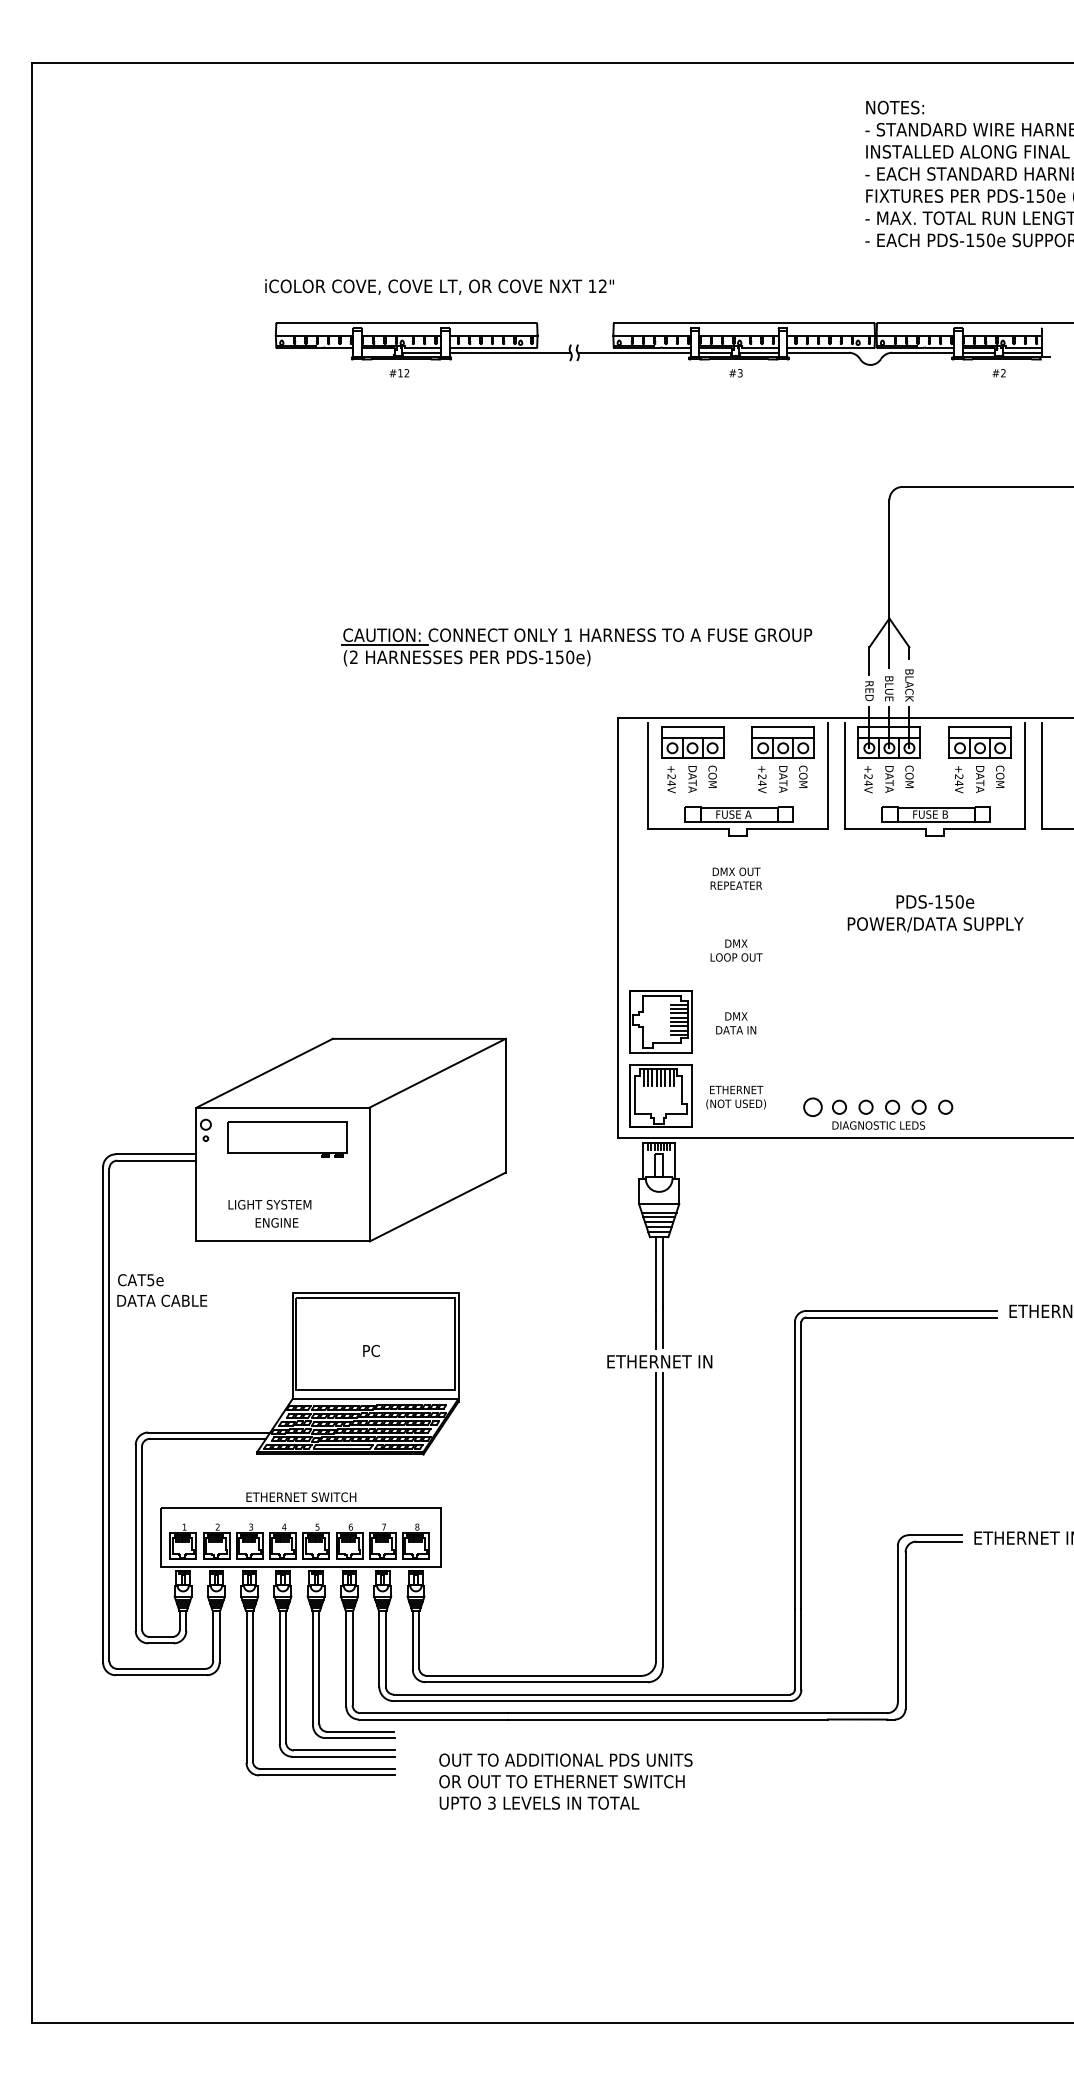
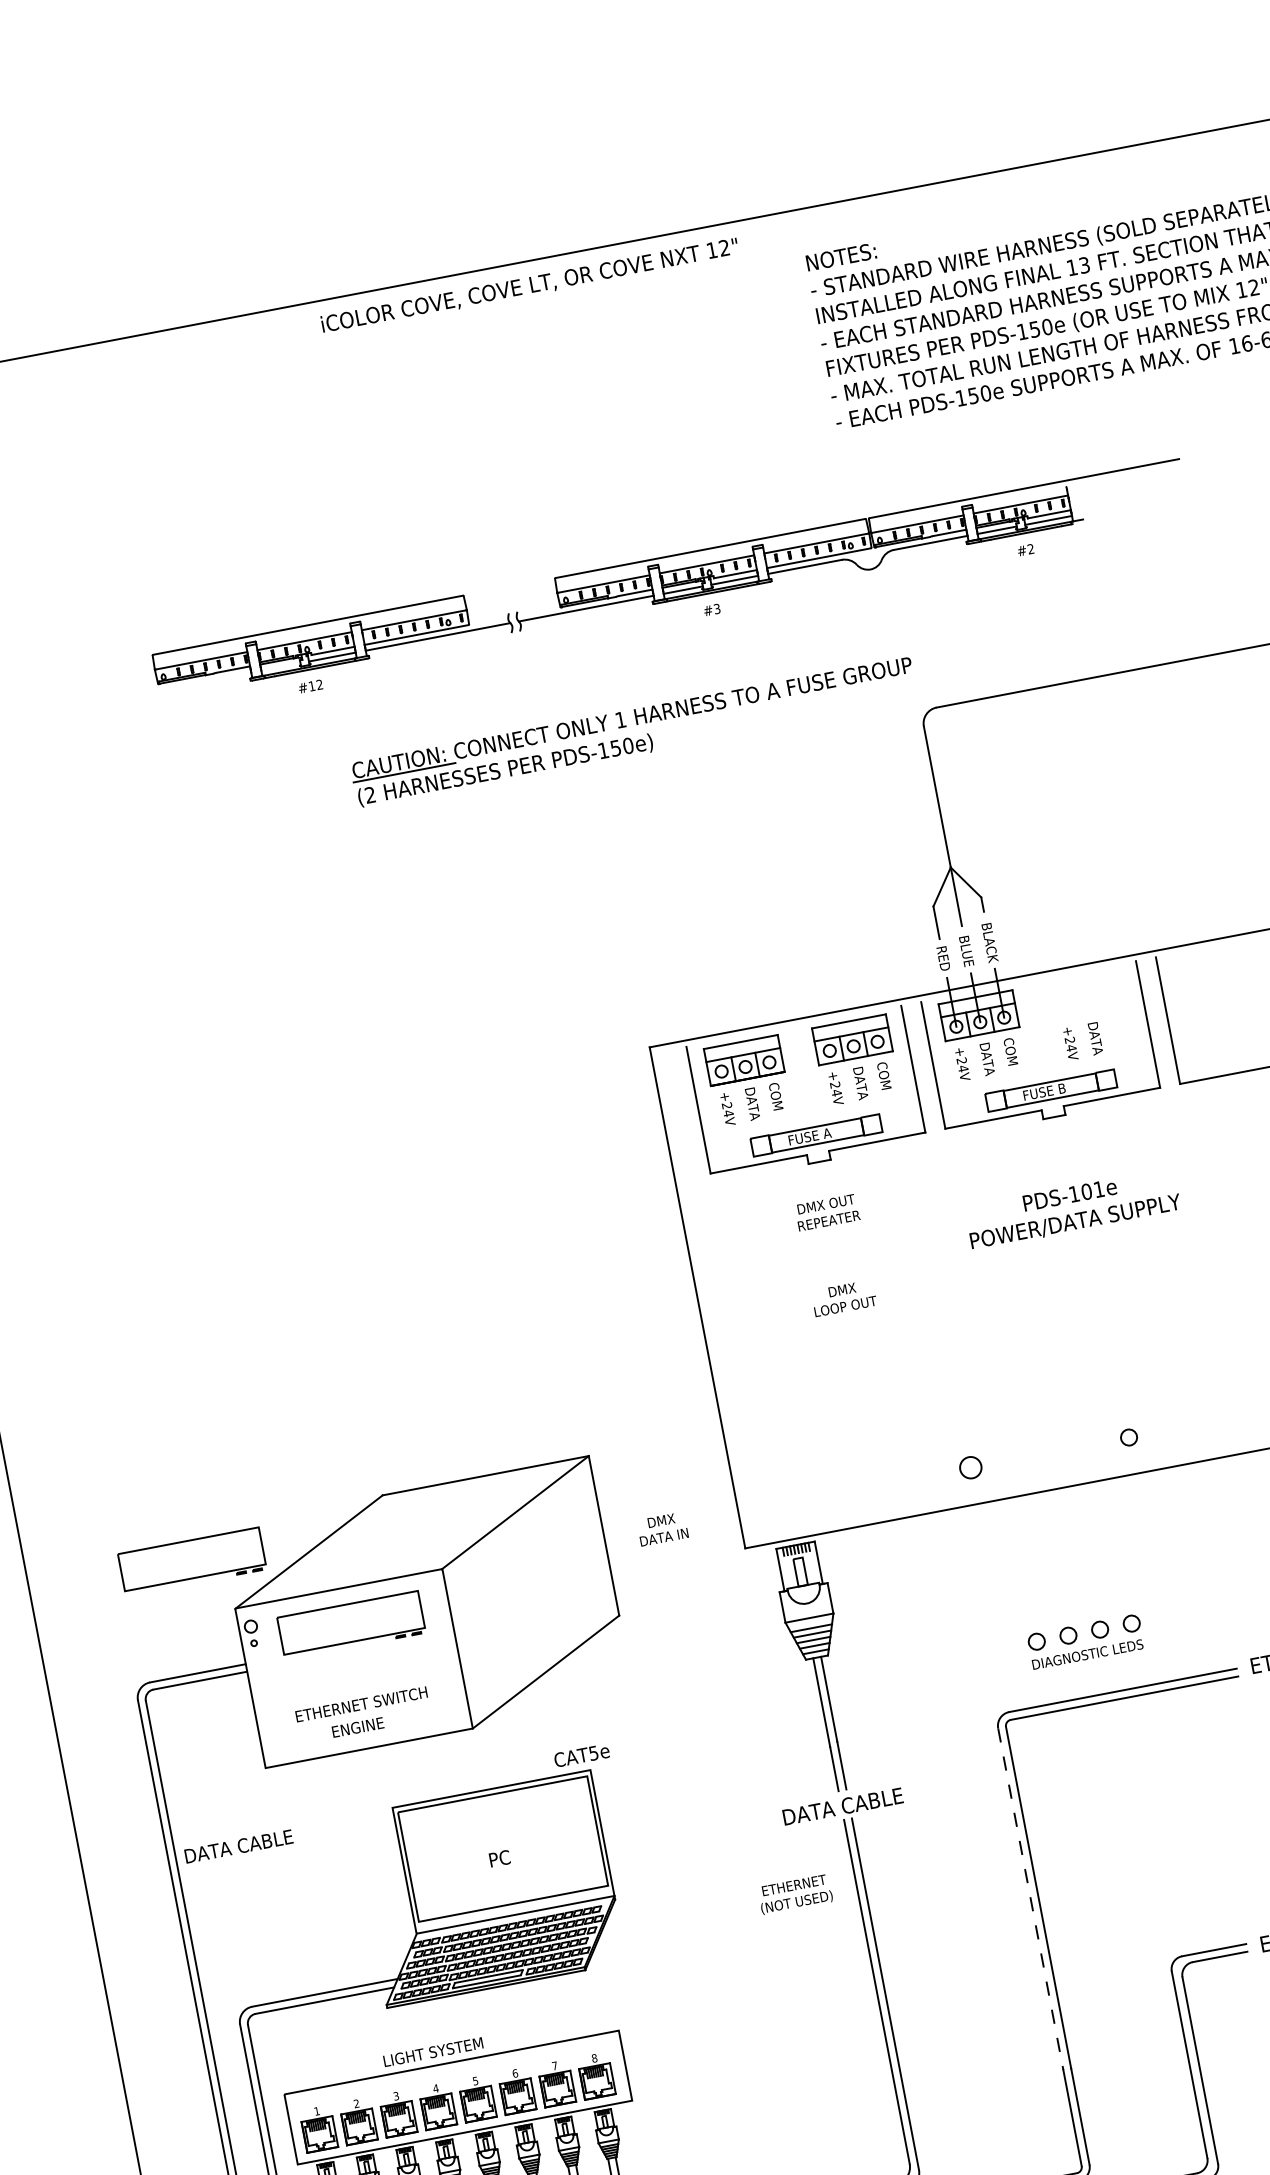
text: (439, 286) -> (529, 285), moved
part: (576, 647) -> (633, 732), moved
part: (979, 756) -> (1089, 1011), removed
text: (954, 901) -> (1092, 1190), PDS-150e -> PDS-101e
text: (736, 1023) -> (663, 1529), moved
part: (660, 1058) -> (777, 1444), removed
part: (168, 1063) -> (192, 1562), added
text: (735, 1097) -> (794, 1894), moved
part: (879, 1121) -> (1087, 1649), moved
text: (283, 1204) -> (361, 1704), LIGHT SYSTEM -> ETHERNET SWITCH
text: (140, 1280) -> (581, 1756), moved
text: (660, 1361) -> (846, 1805), ETHERNET IN -> DATA CABLE
line: (794, 1466) -> (1030, 1900), solid -> dashed
text: (301, 1497) -> (449, 2049), ETHERNET SWITCH -> LIGHT SYSTEM

